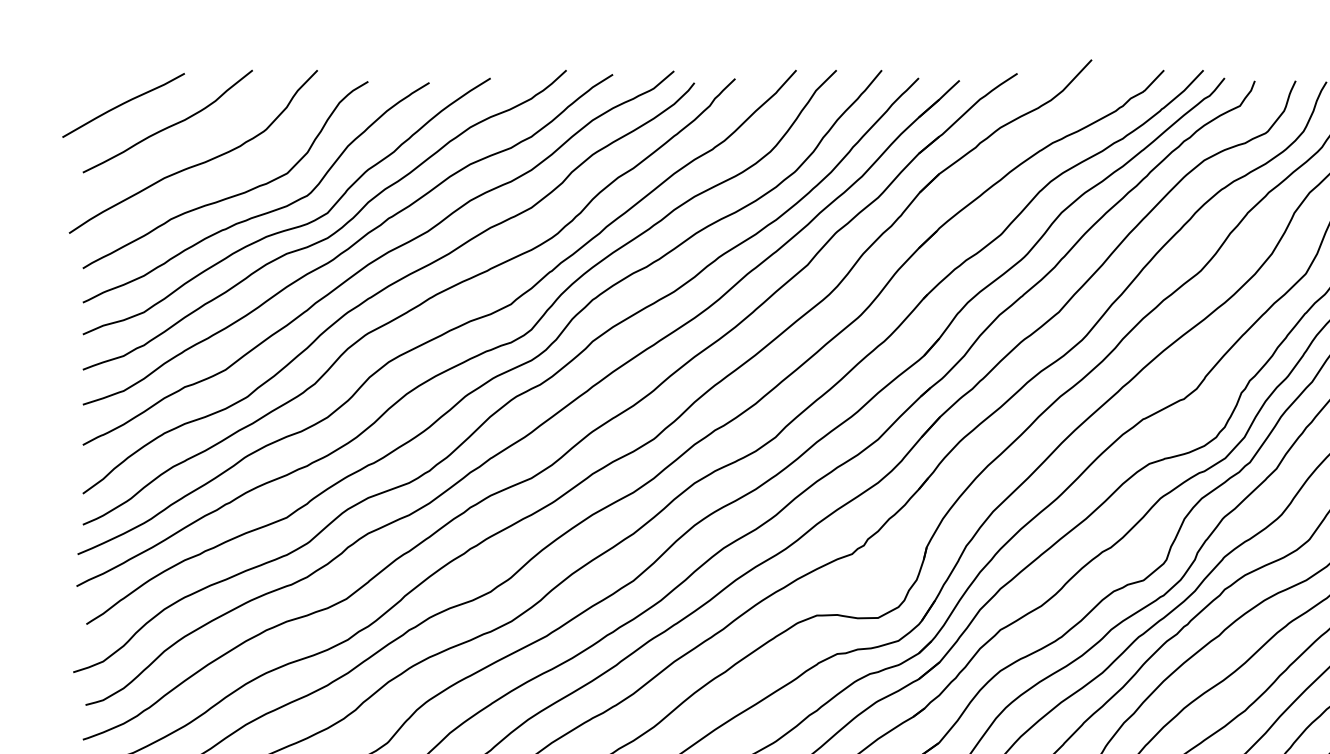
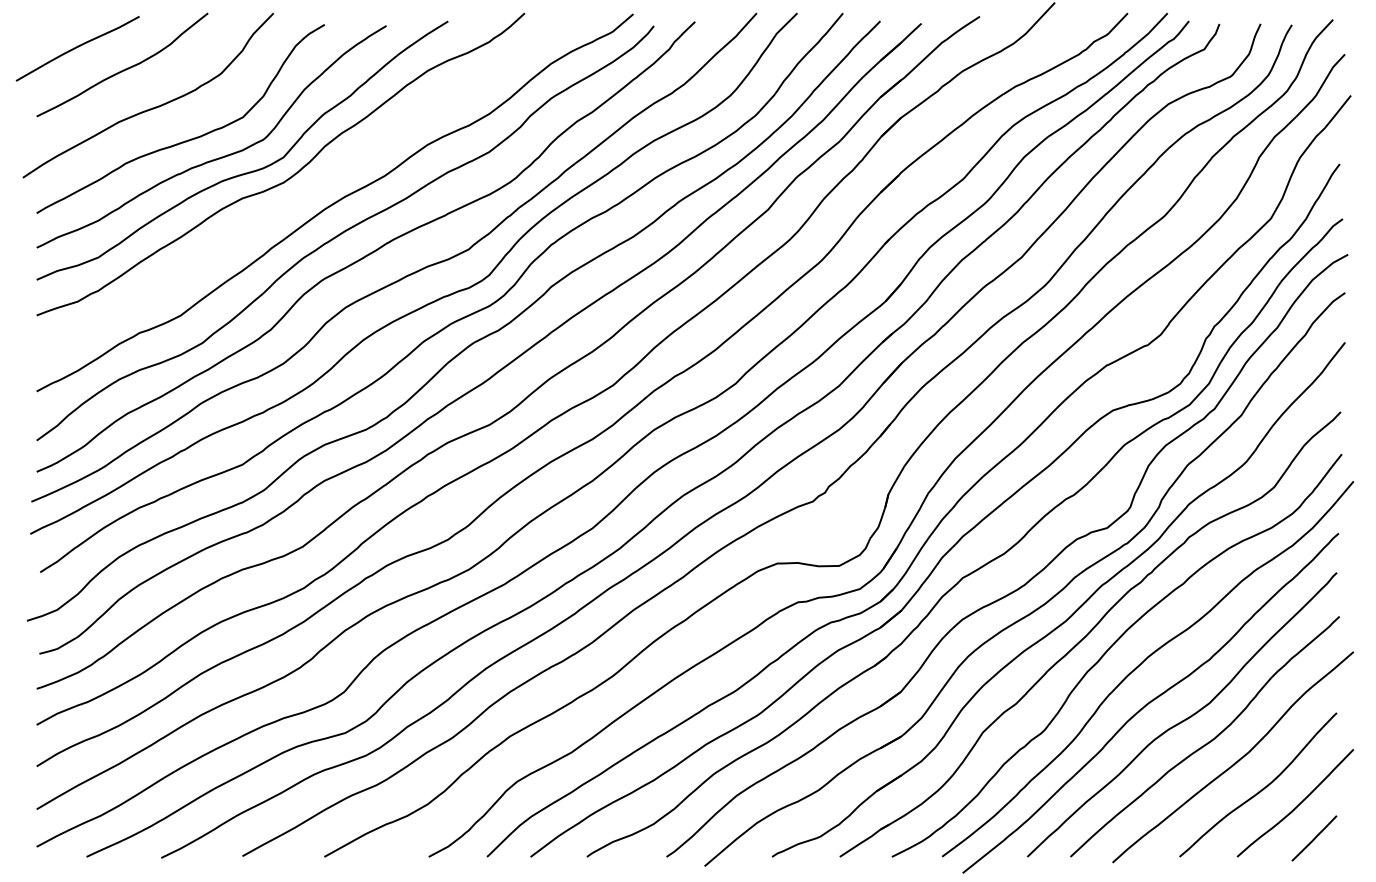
curve: (350, 245) -> (306, 190), removed

